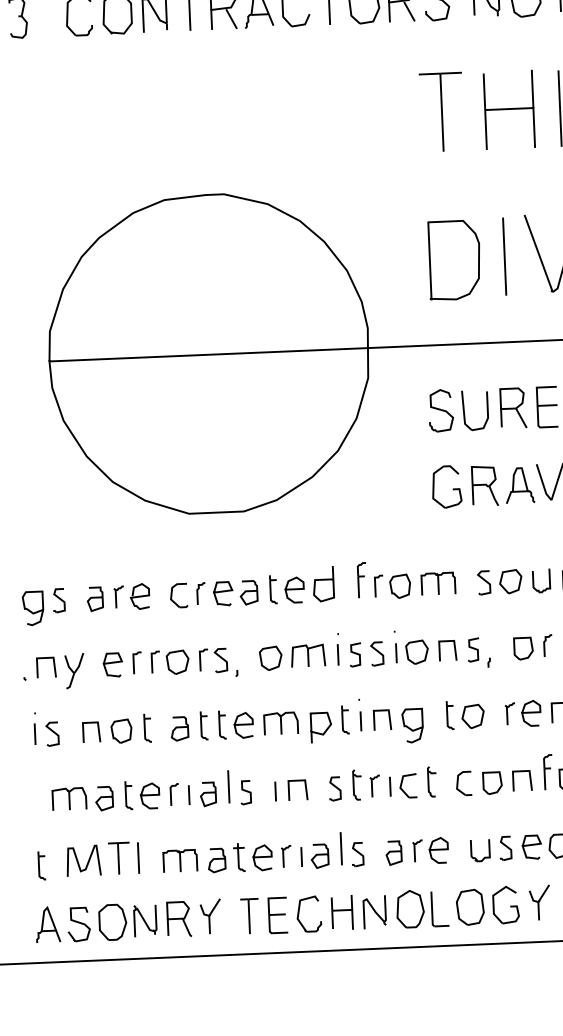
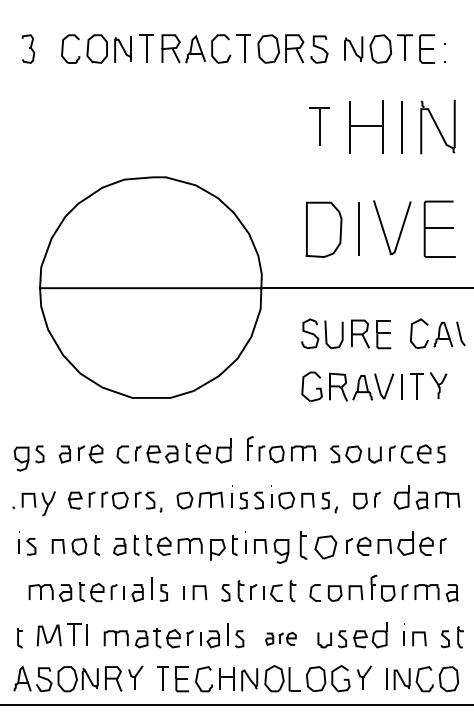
part: (441, 111) -> (319, 126), size x0.7
part: (464, 714) -> (317, 545), size x1.4
part: (416, 851) -> (280, 638), size x0.7

